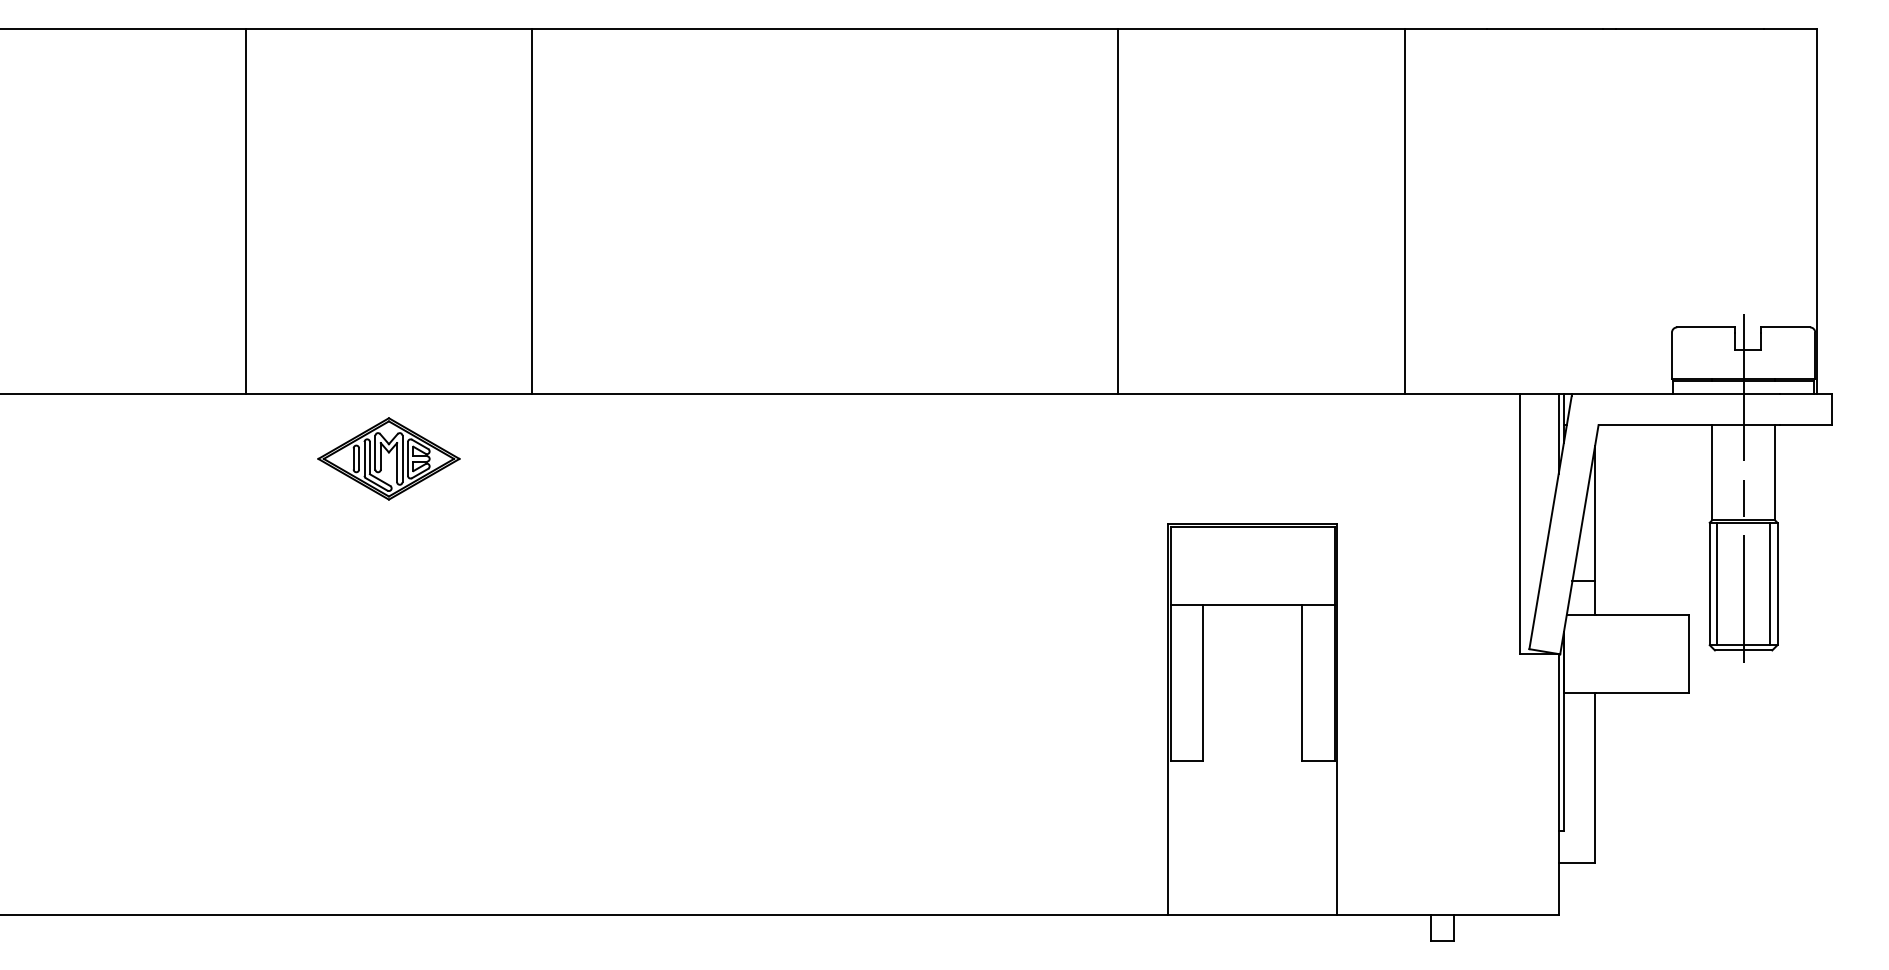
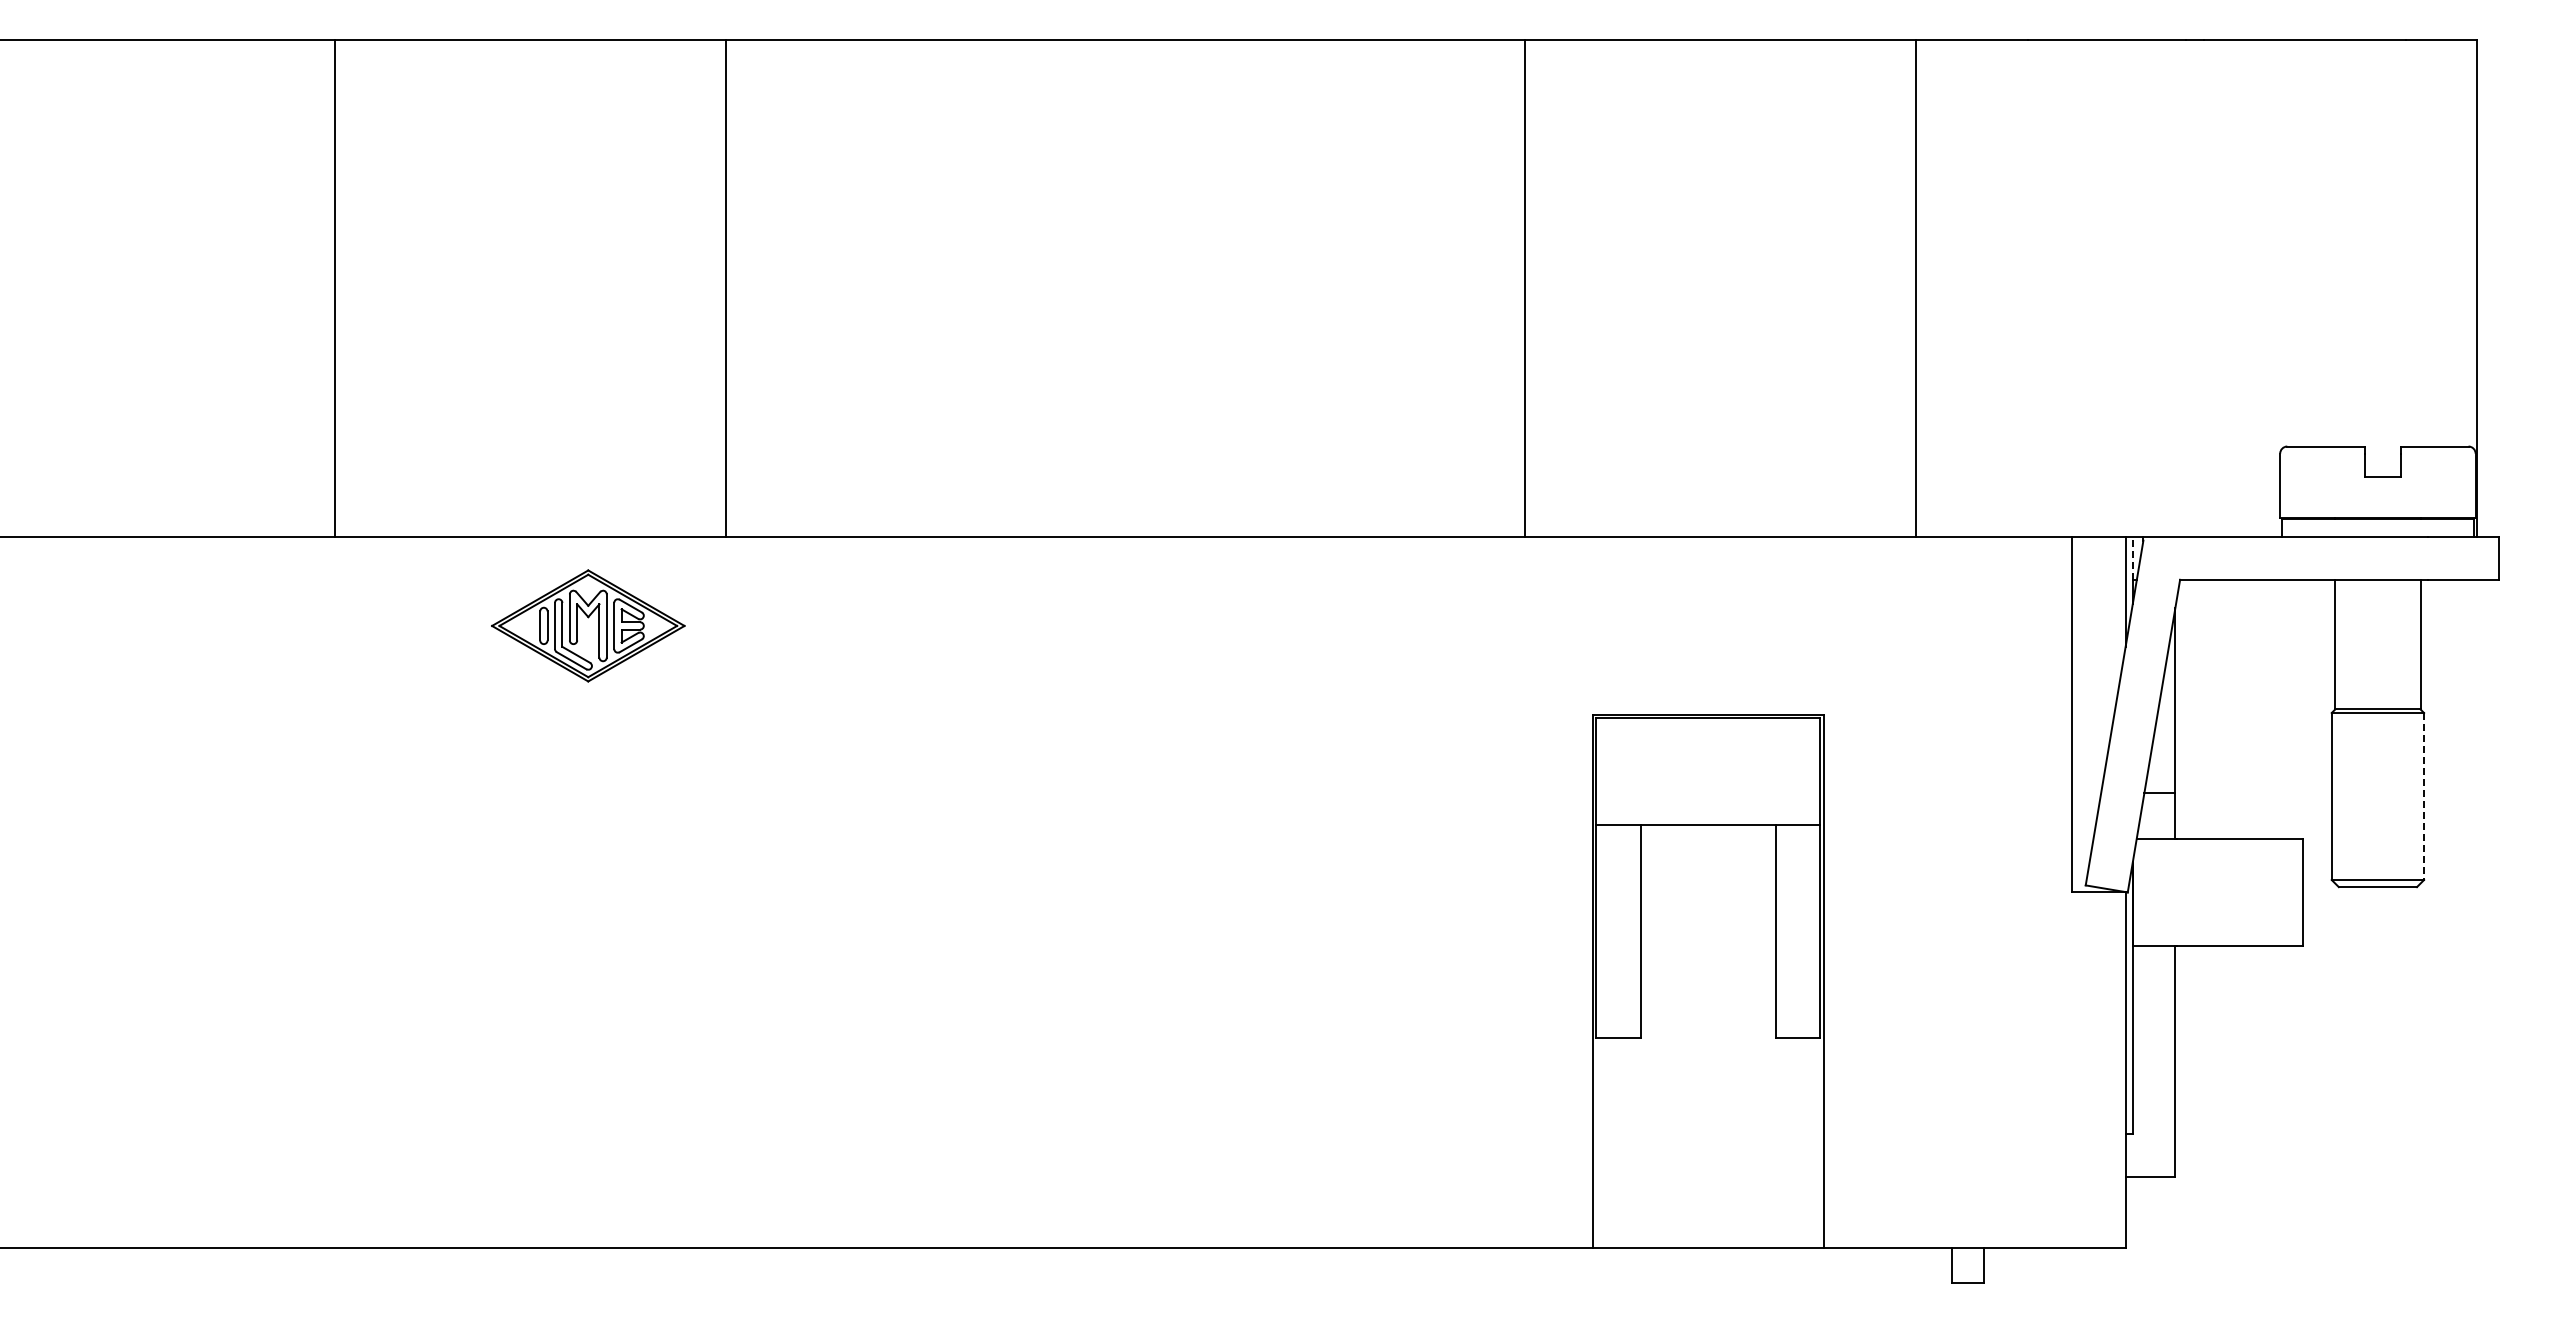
line: (1563, 408) -> (2132, 557), solid -> dashed
part: (389, 458) -> (588, 625), moved
line: (1743, 487) -> (2377, 665), removed
line: (1716, 583) -> (2341, 796), removed
line: (1770, 583) -> (2414, 796), removed
line: (1777, 584) -> (2424, 797), solid -> dashed

